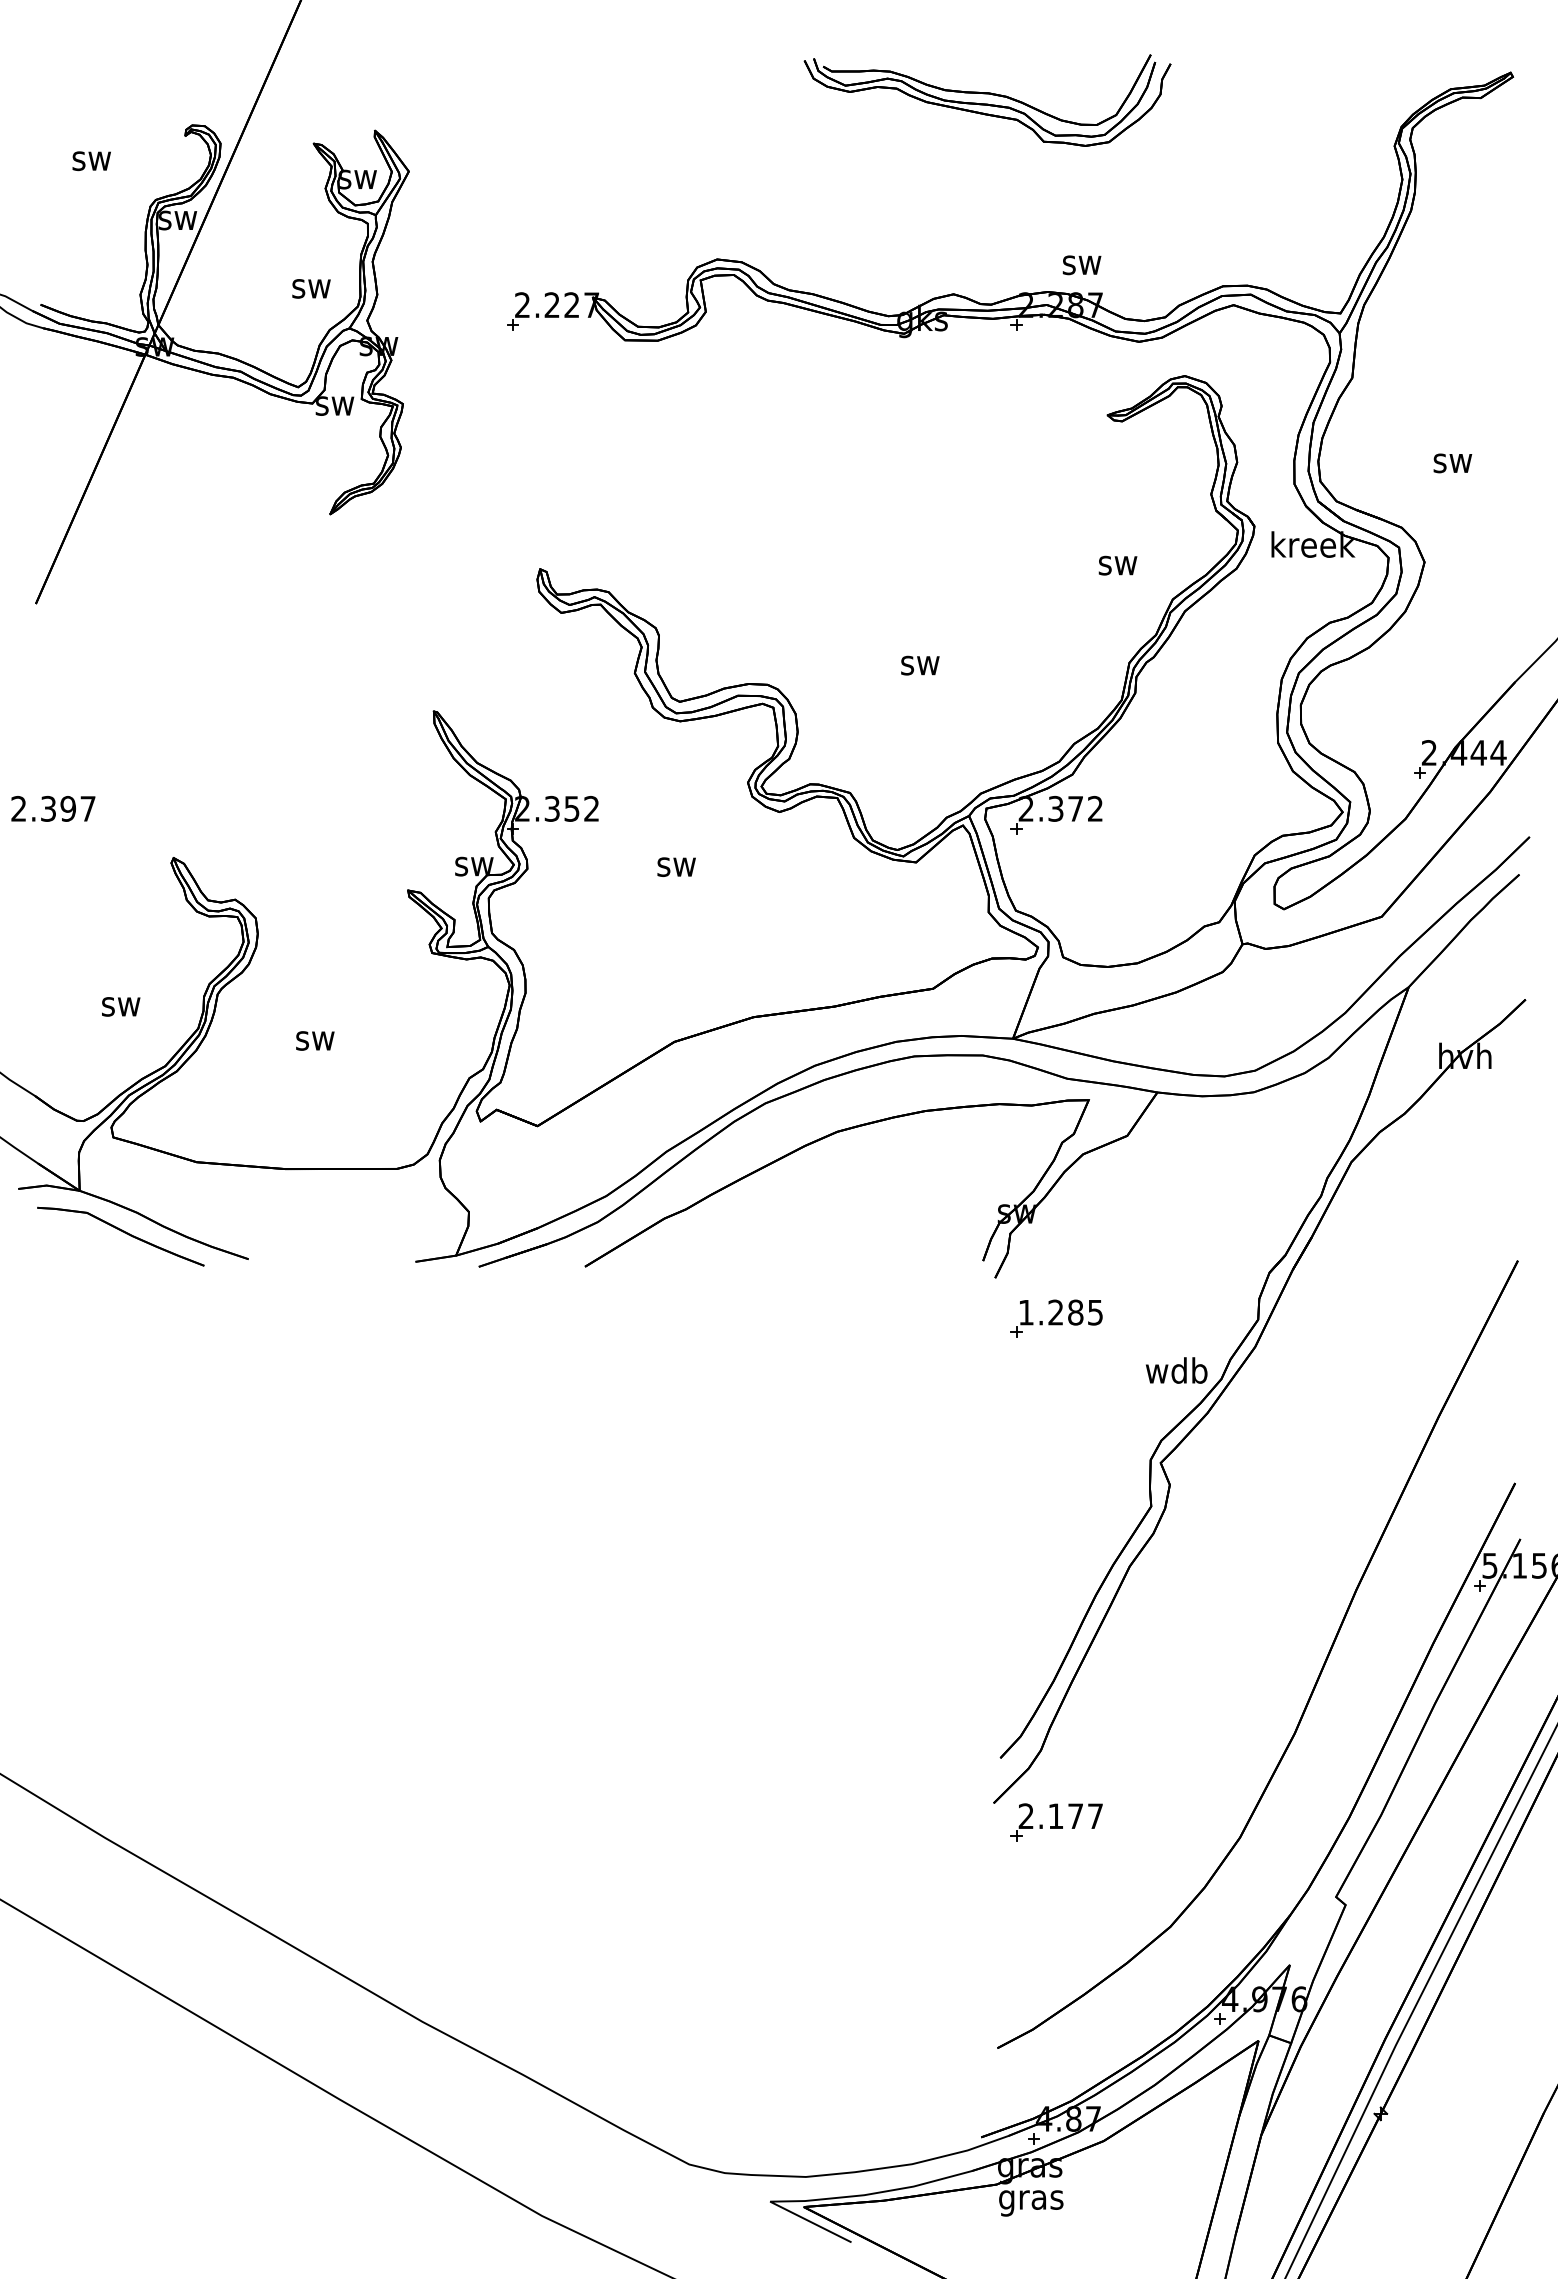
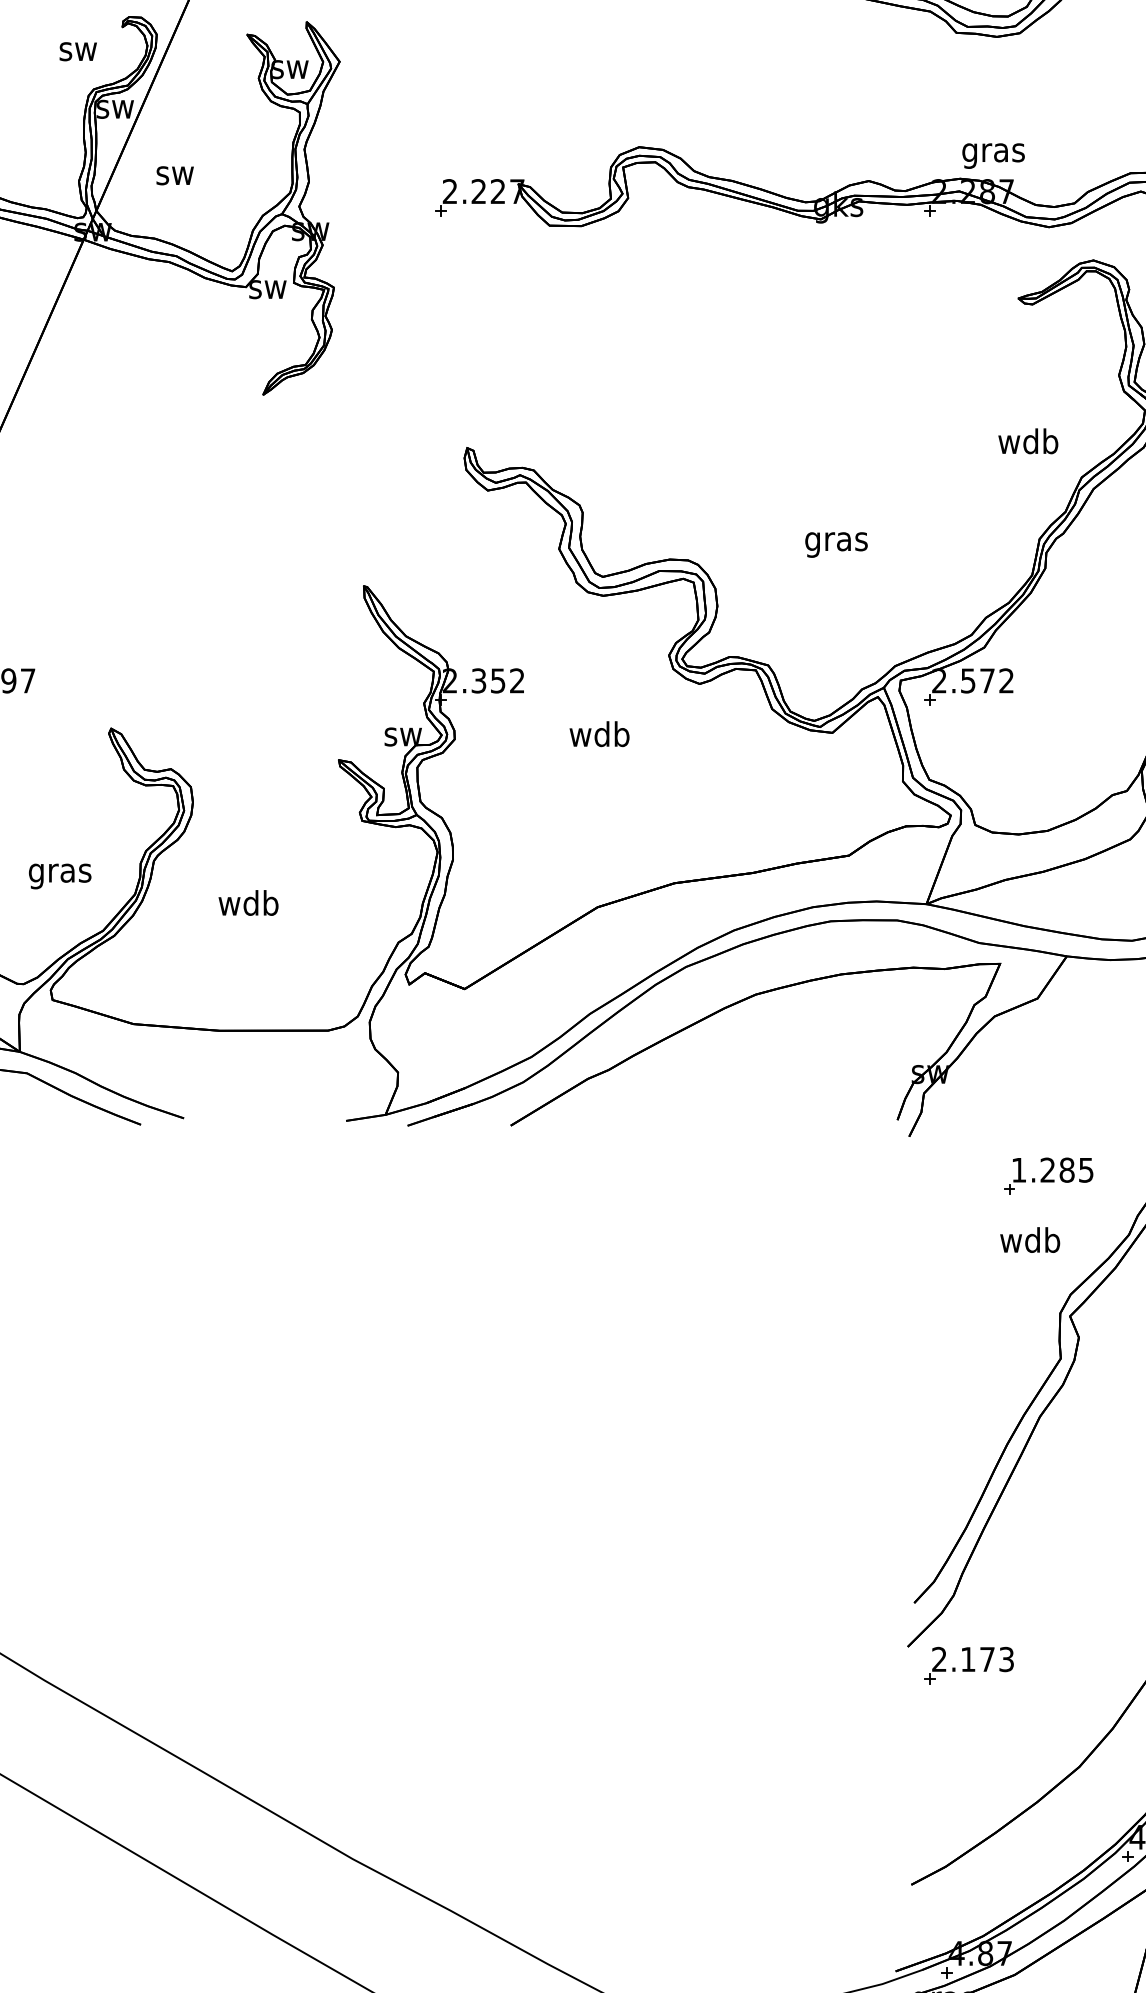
text: (91, 161) -> (78, 52), moved
text: (1081, 268) -> (993, 155), sw -> gras
text: (311, 288) -> (175, 175), moved
text: (1117, 562) -> (1028, 441), sw -> wdb
text: (920, 668) -> (836, 544), sw -> gras
text: (1056, 808) -> (968, 680), 2.372 -> 2.572
text: (676, 863) -> (599, 733), sw -> wdb
text: (121, 1010) -> (60, 876), sw -> gras
text: (314, 1037) -> (248, 902), sw -> wdb
part: (1056, 1318) -> (1048, 1175), moved
text: (1176, 1370) -> (1029, 1240), moved
text: (1095, 1816) -> (1006, 1659), 2.177 -> 2.173

